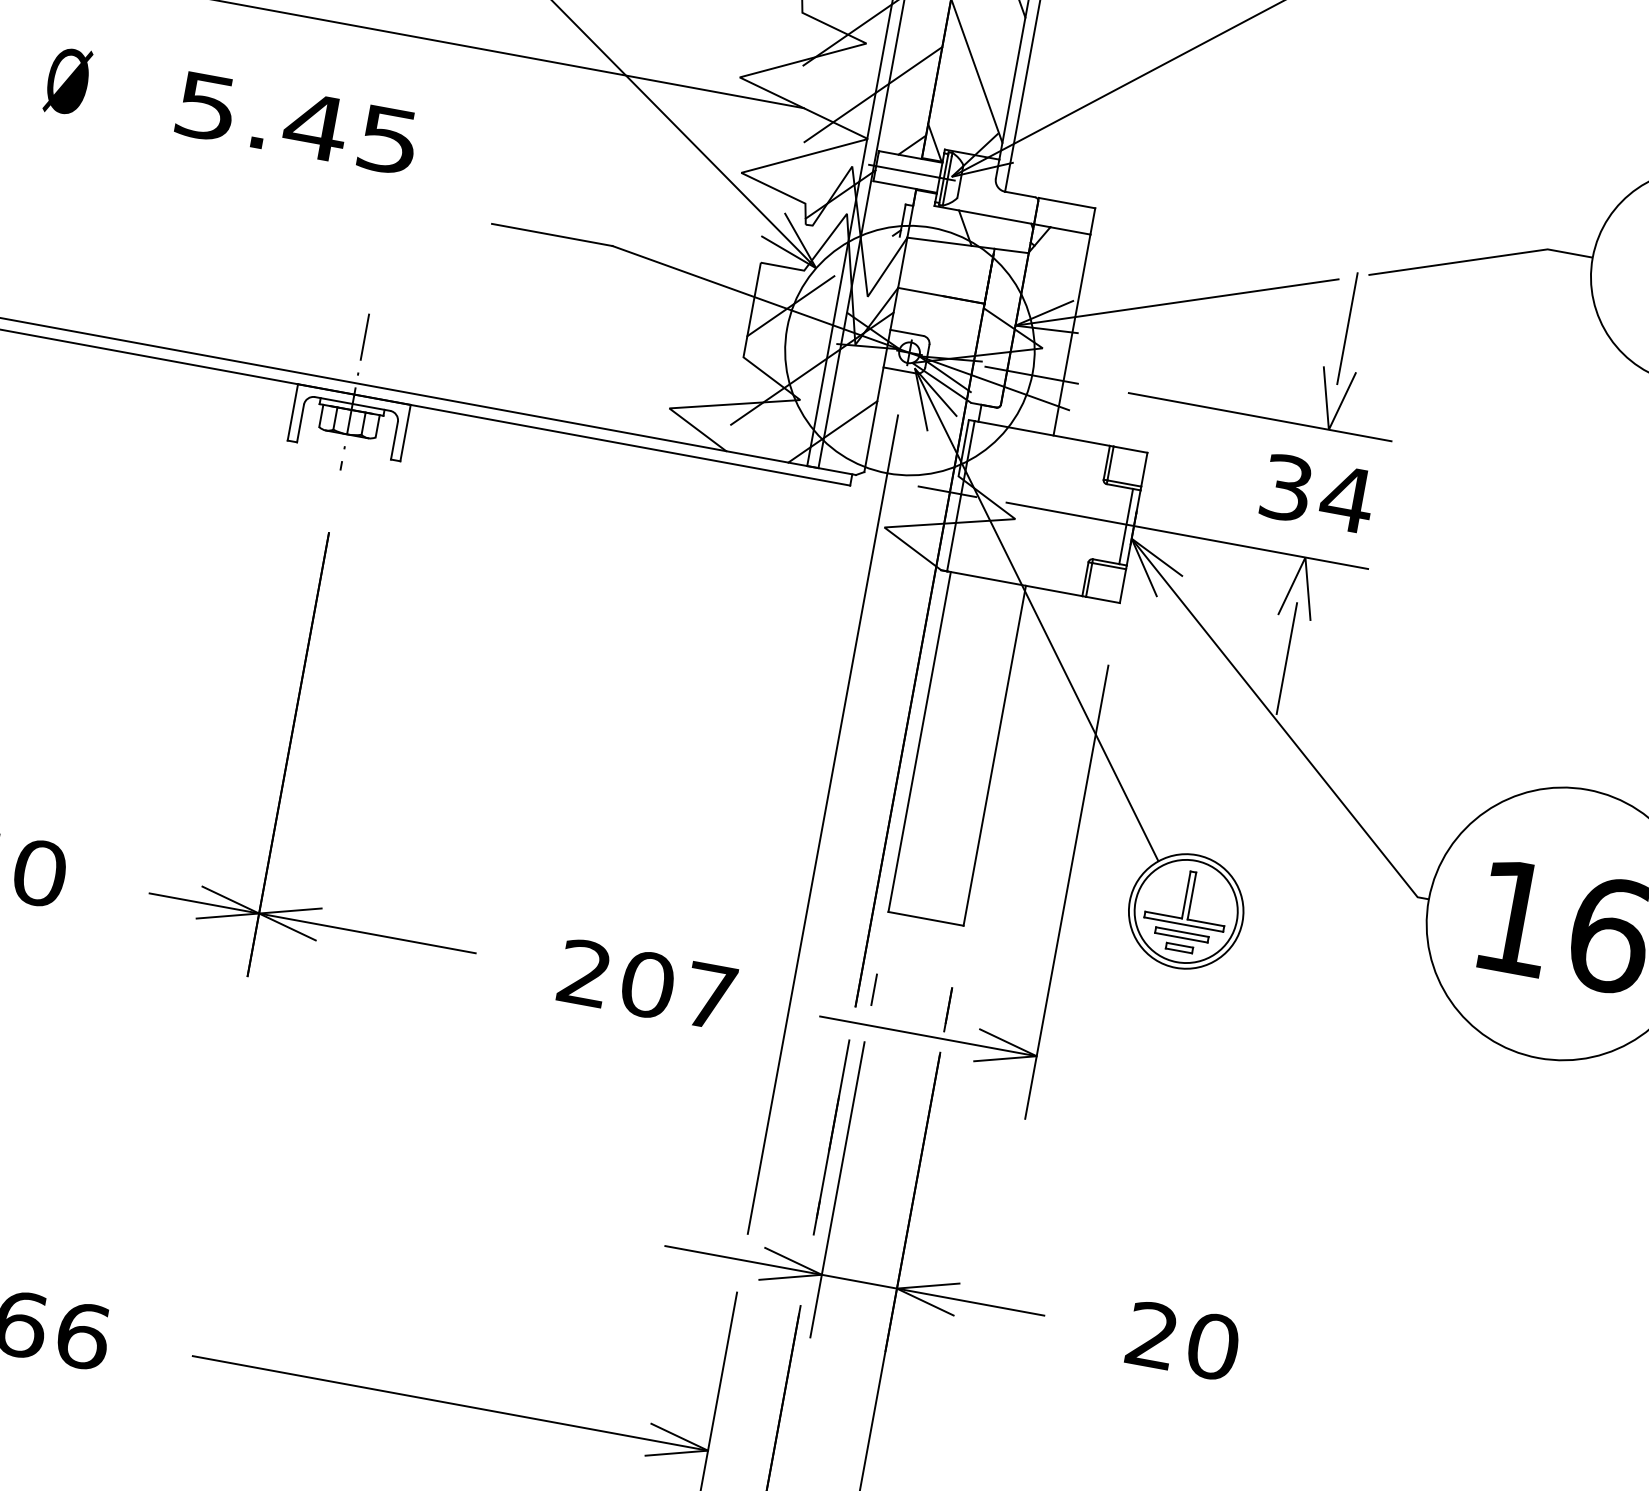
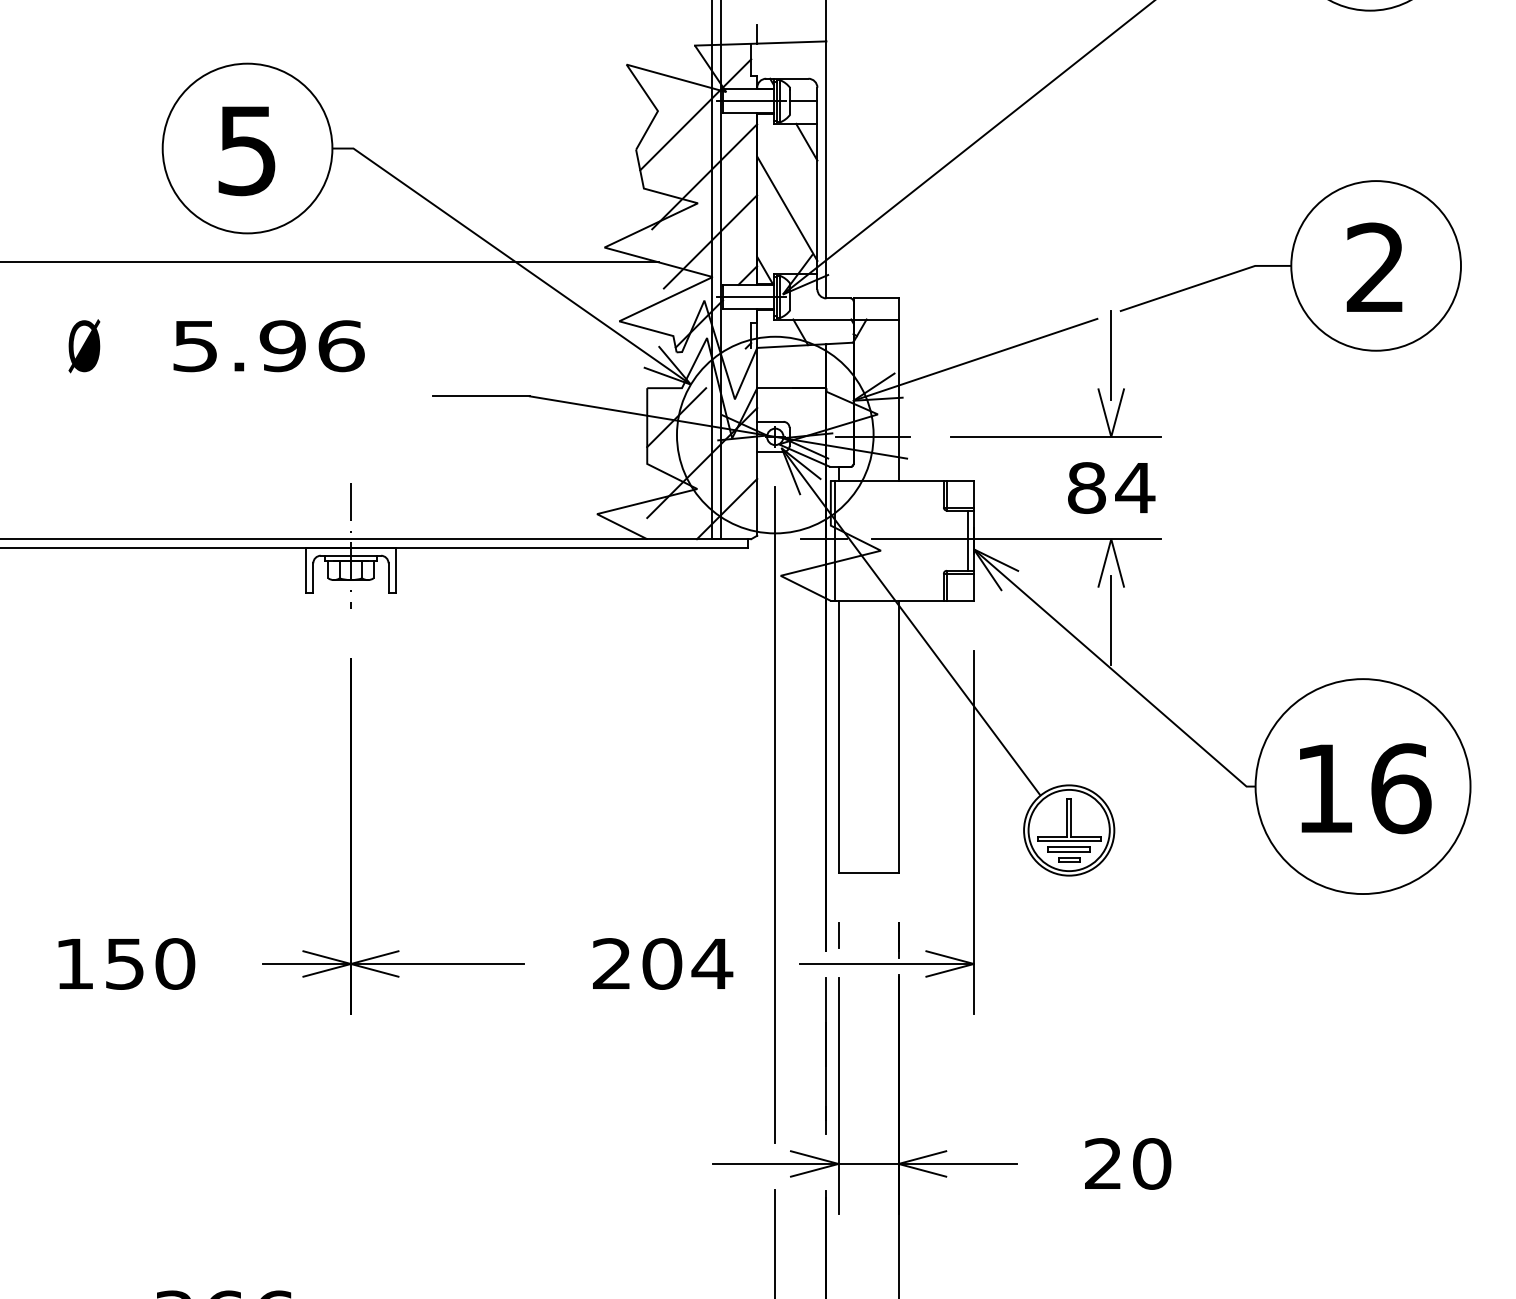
text: (351, 133) -> (311, 346), 5.45 -> 5.96
text: (1286, 487) -> (1086, 487), 34 -> 84
text: (710, 995) -> (712, 963), 207 -> 204

